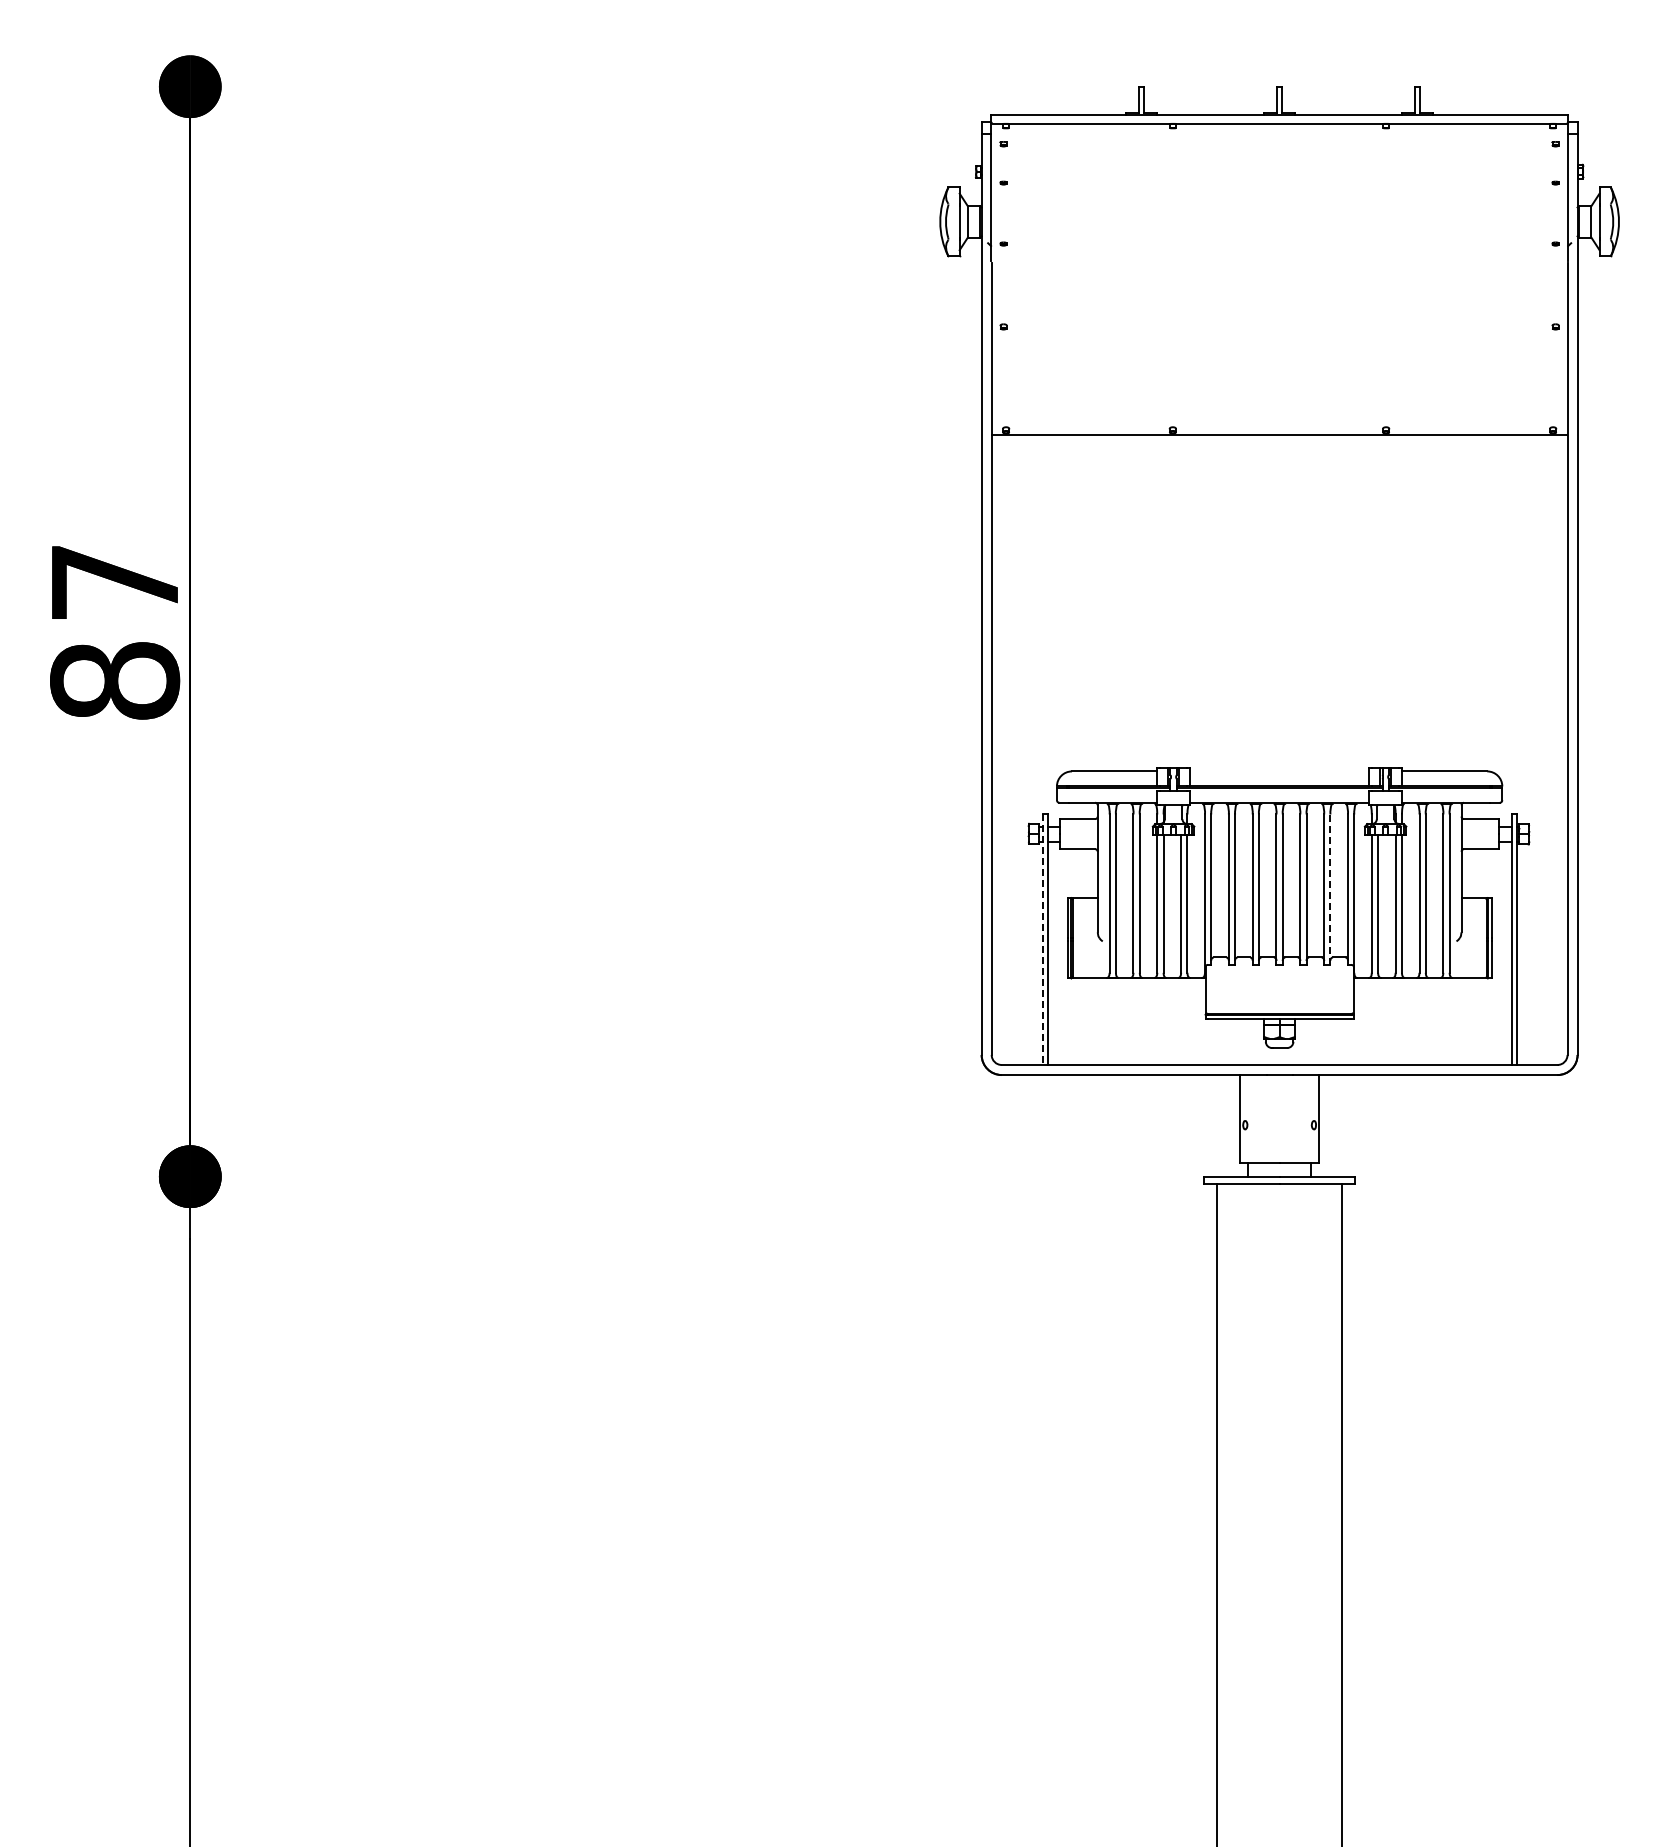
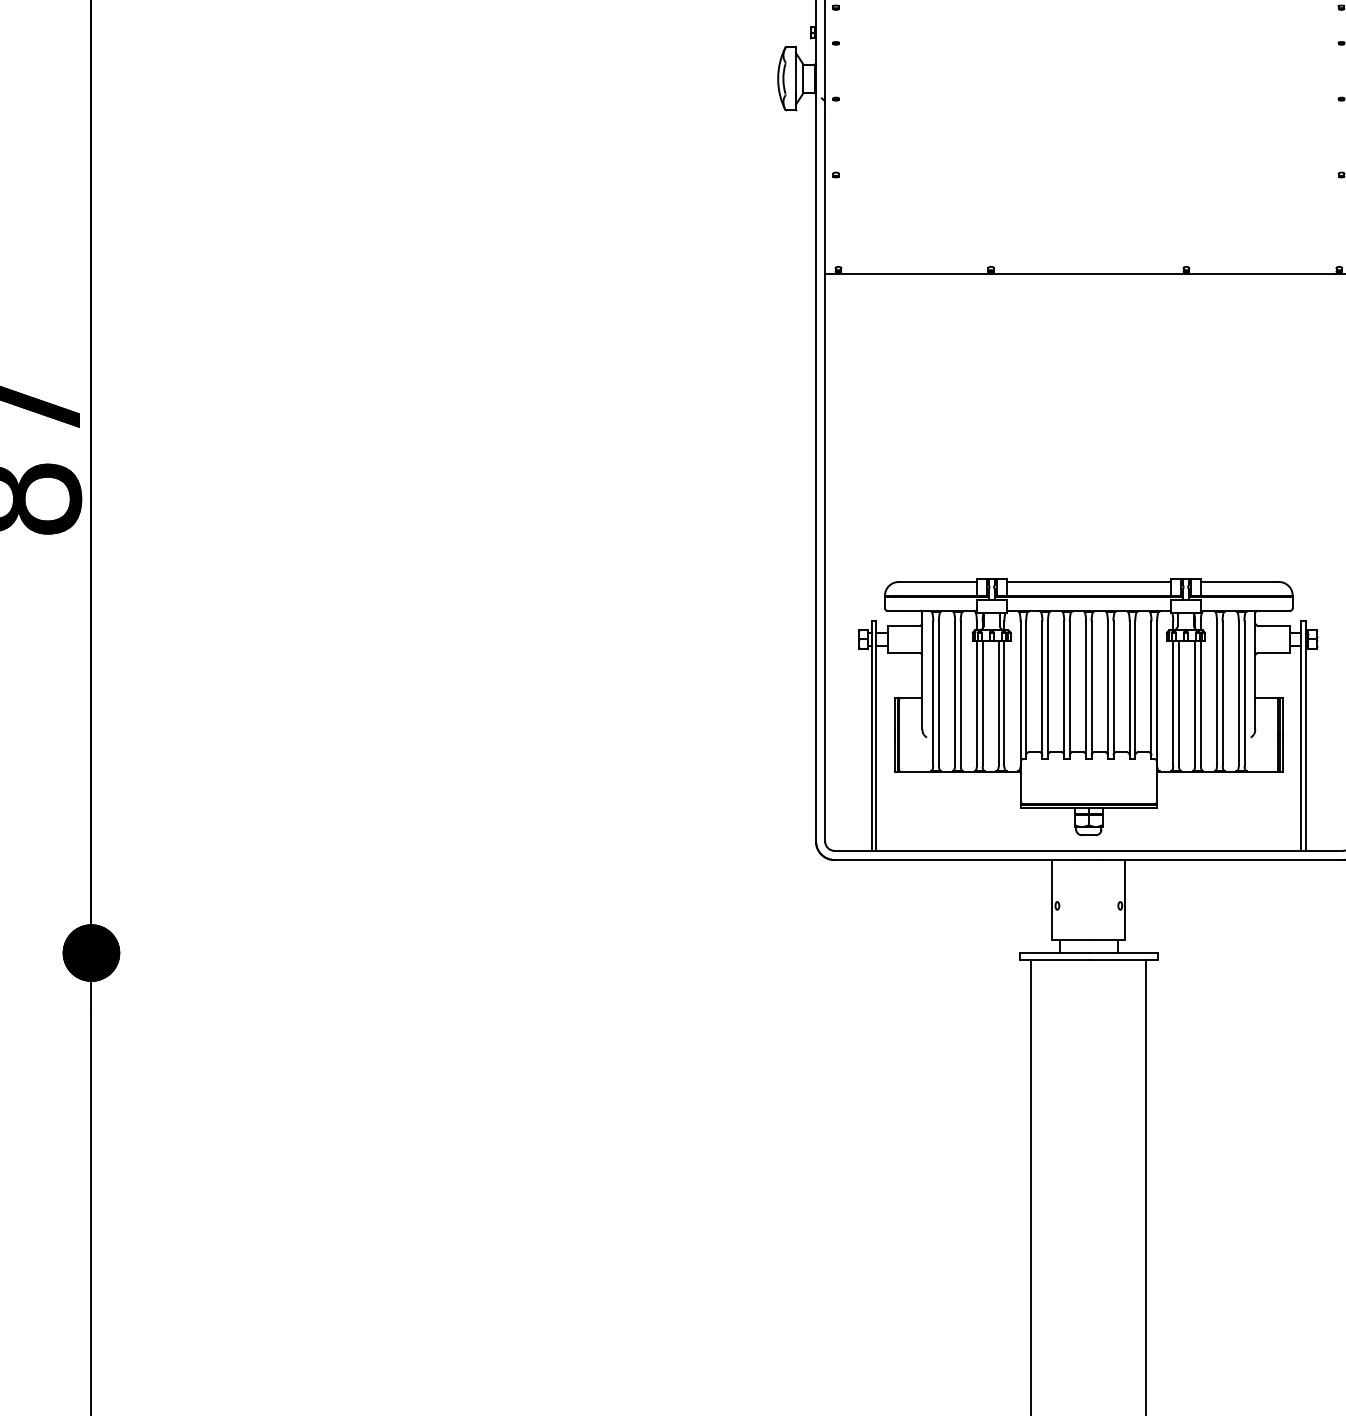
line: (1279, 771) -> (1088, 582), added
line: (1330, 889) -> (1135, 690), dashed -> solid
line: (1042, 940) -> (871, 736), dashed -> solid

